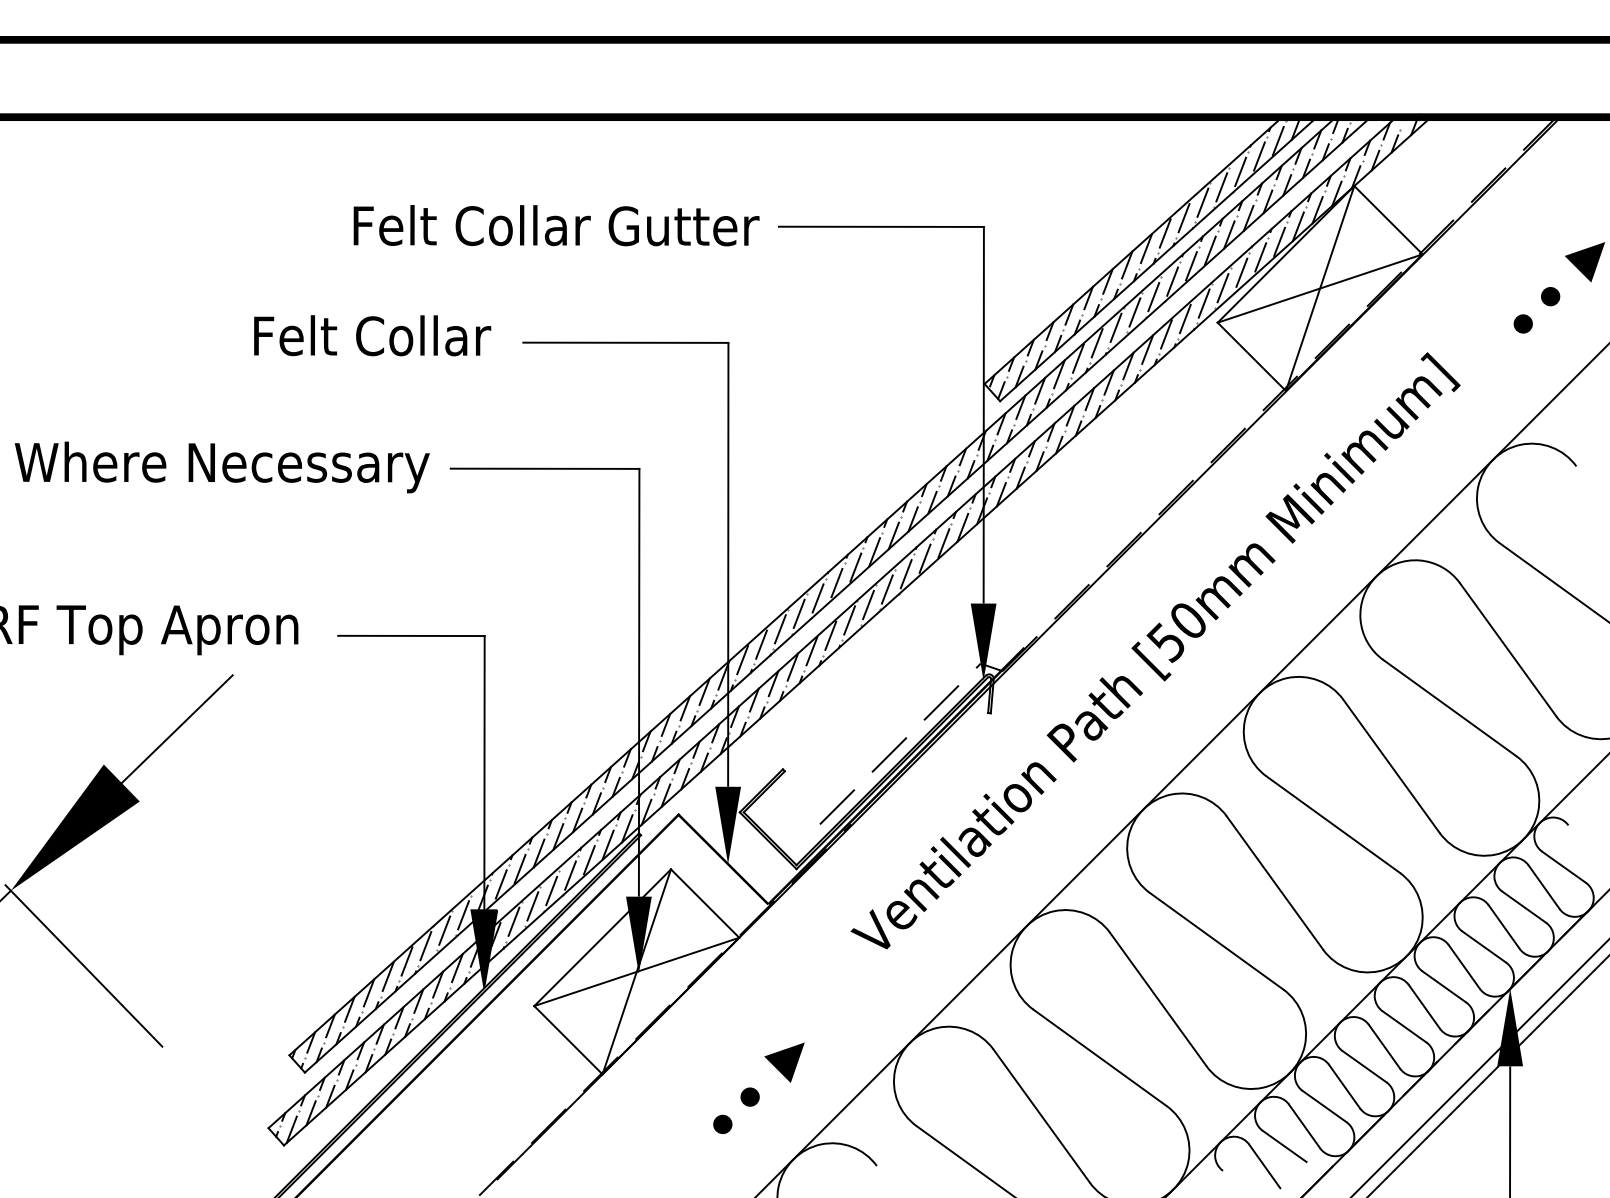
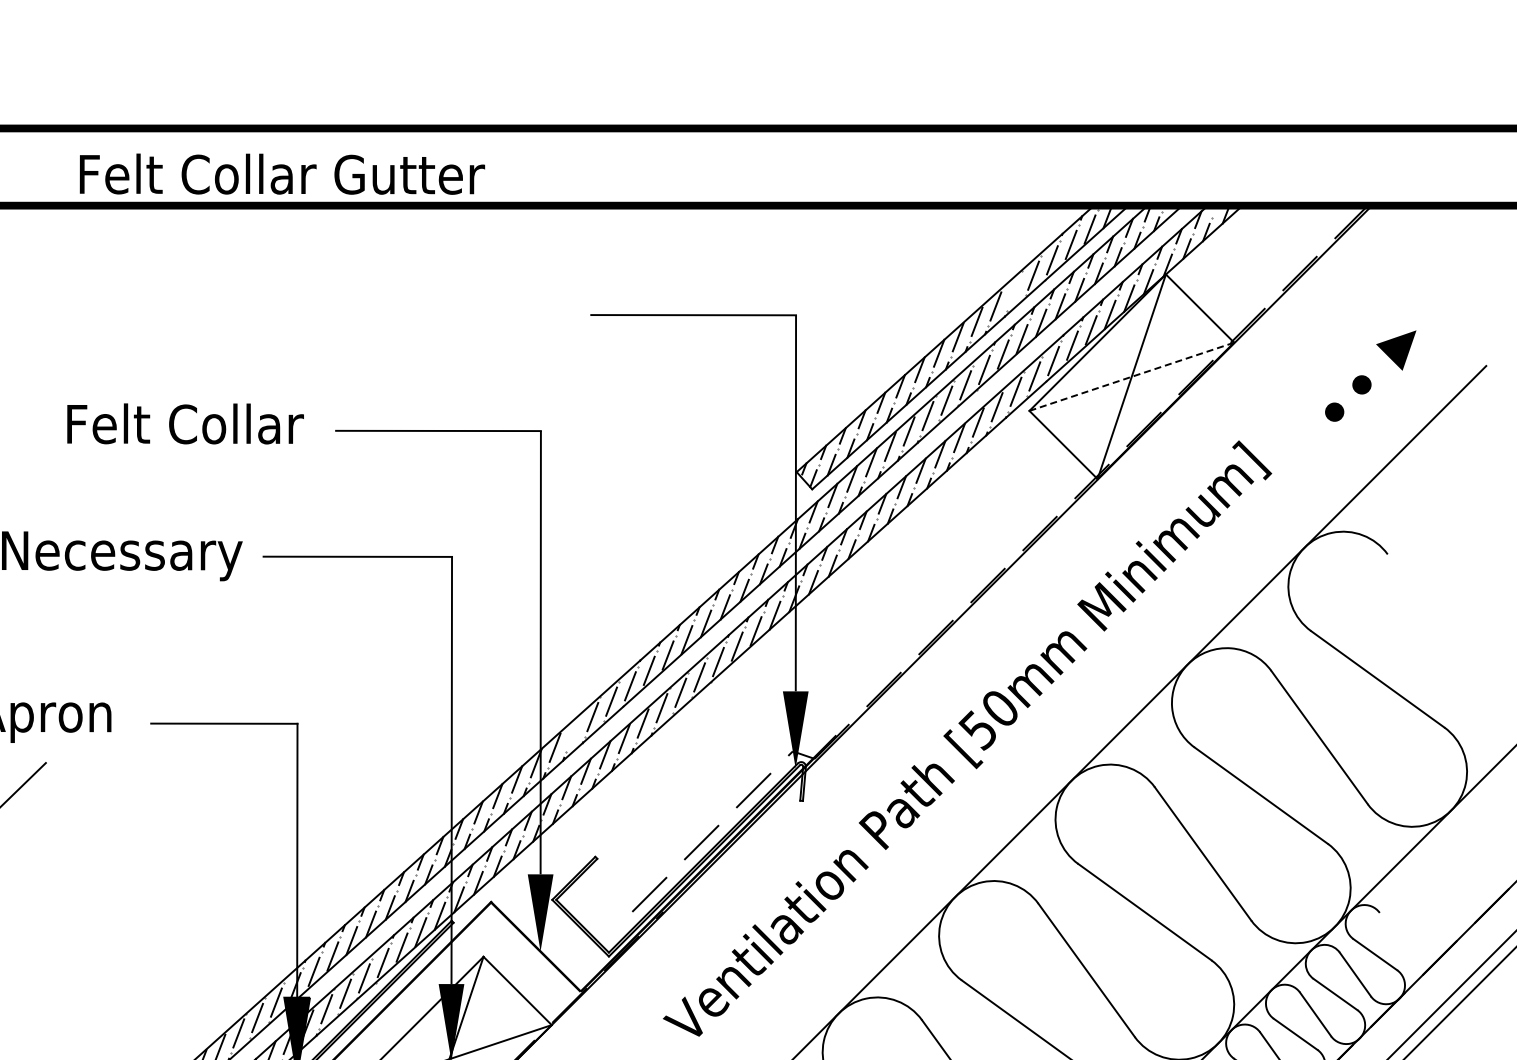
line: (1202, 202) -> (1014, 290), removed
text: (556, 225) -> (282, 174), moved
line: (1320, 288) -> (1132, 376), solid -> dashed
line: (761, 644) -> (573, 732), removed

